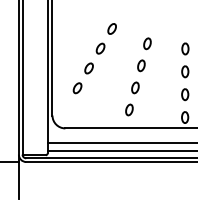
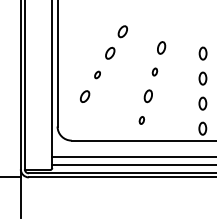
part: (141, 65) -> (154, 71), size x0.6
part: (88, 68) -> (97, 74), size x0.6
part: (129, 110) -> (141, 120), size x0.6

